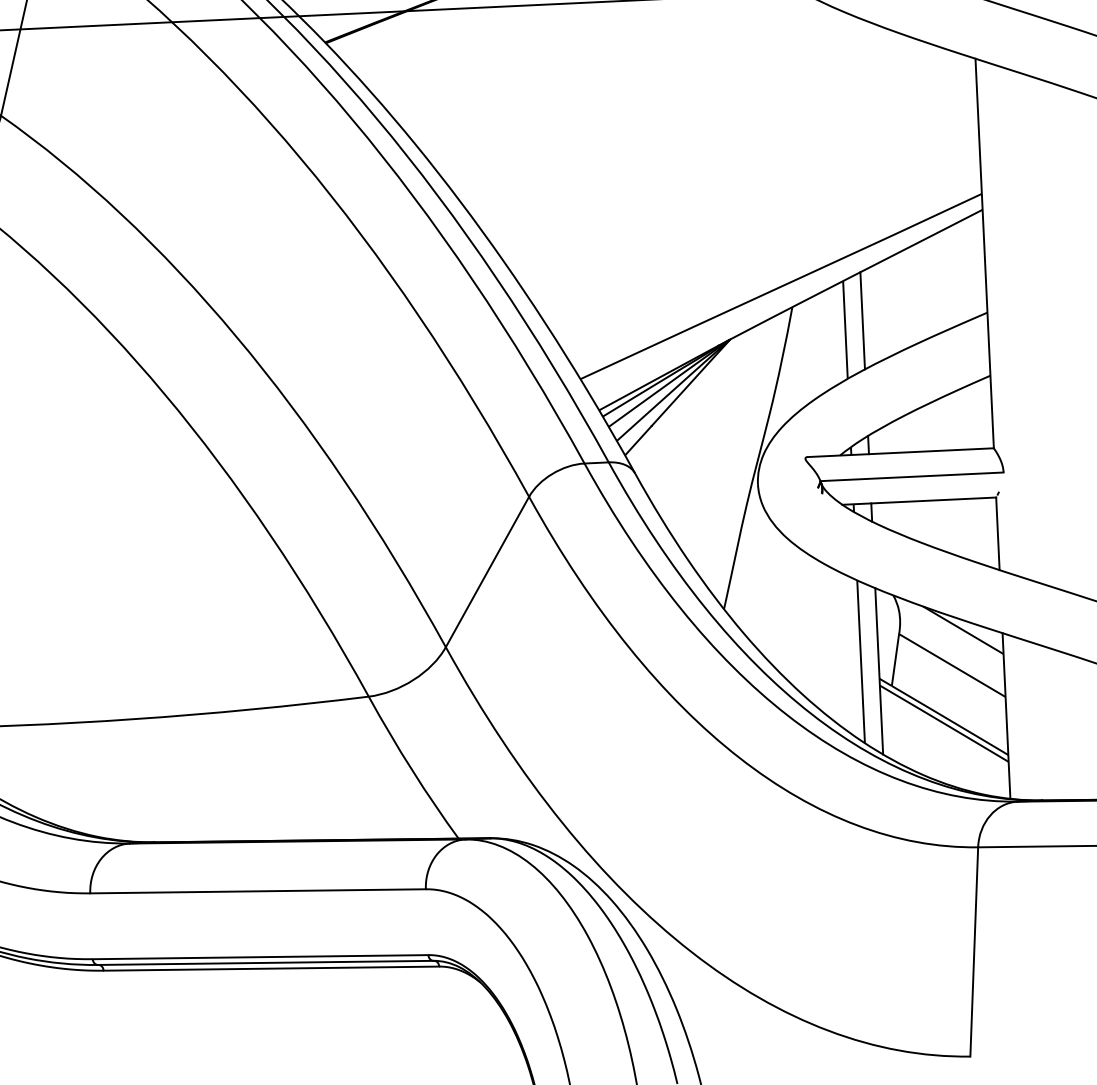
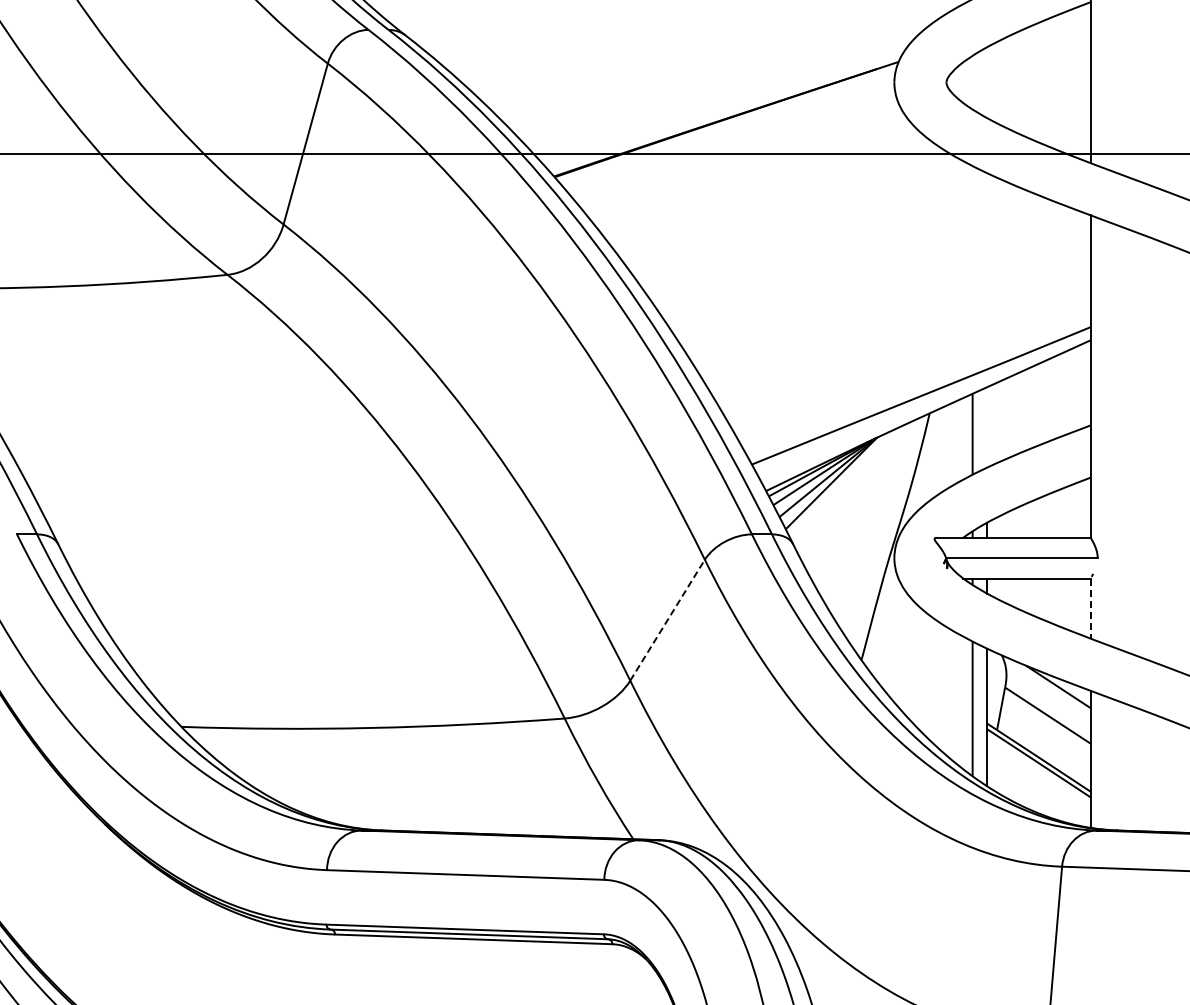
line: (863, 320) -> (987, 427), removed
line: (997, 534) -> (1090, 609), solid -> dashed
line: (487, 571) -> (667, 619), solid -> dashed

